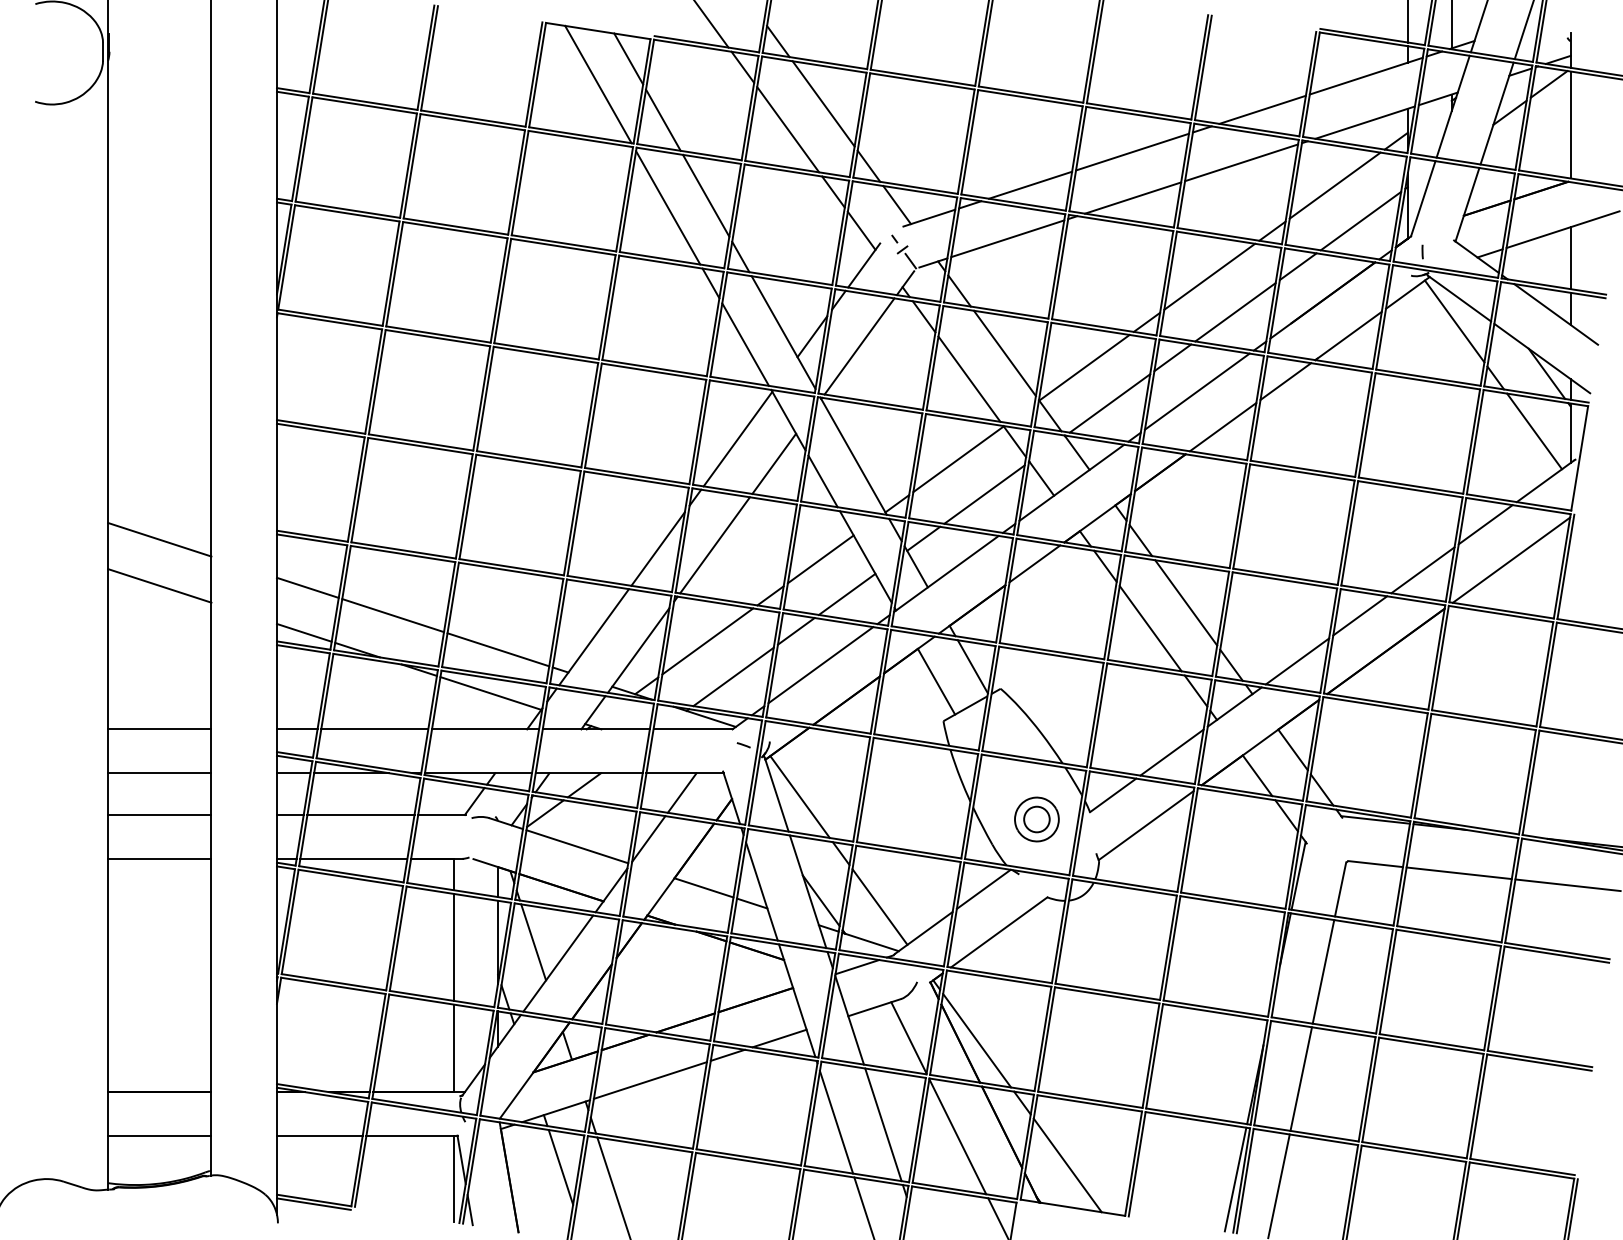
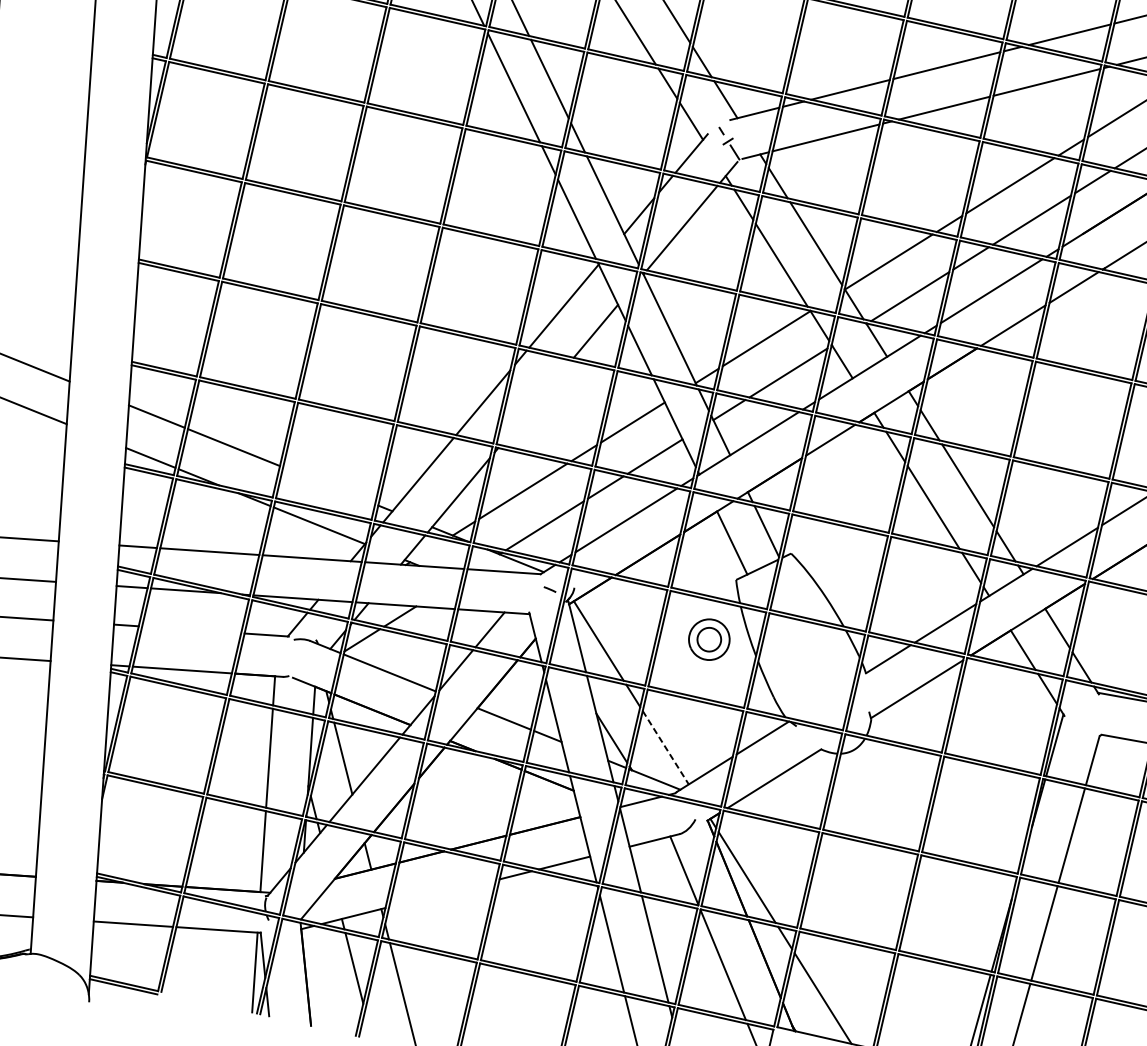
line: (714, 545) -> (535, 403), removed
line: (498, 649) -> (329, 485), removed
line: (360, 814) -> (191, 629), removed
part: (1036, 819) -> (708, 639), moved
line: (879, 907) -> (665, 748), solid -> dashed
line: (649, 1080) -> (441, 893), removed

